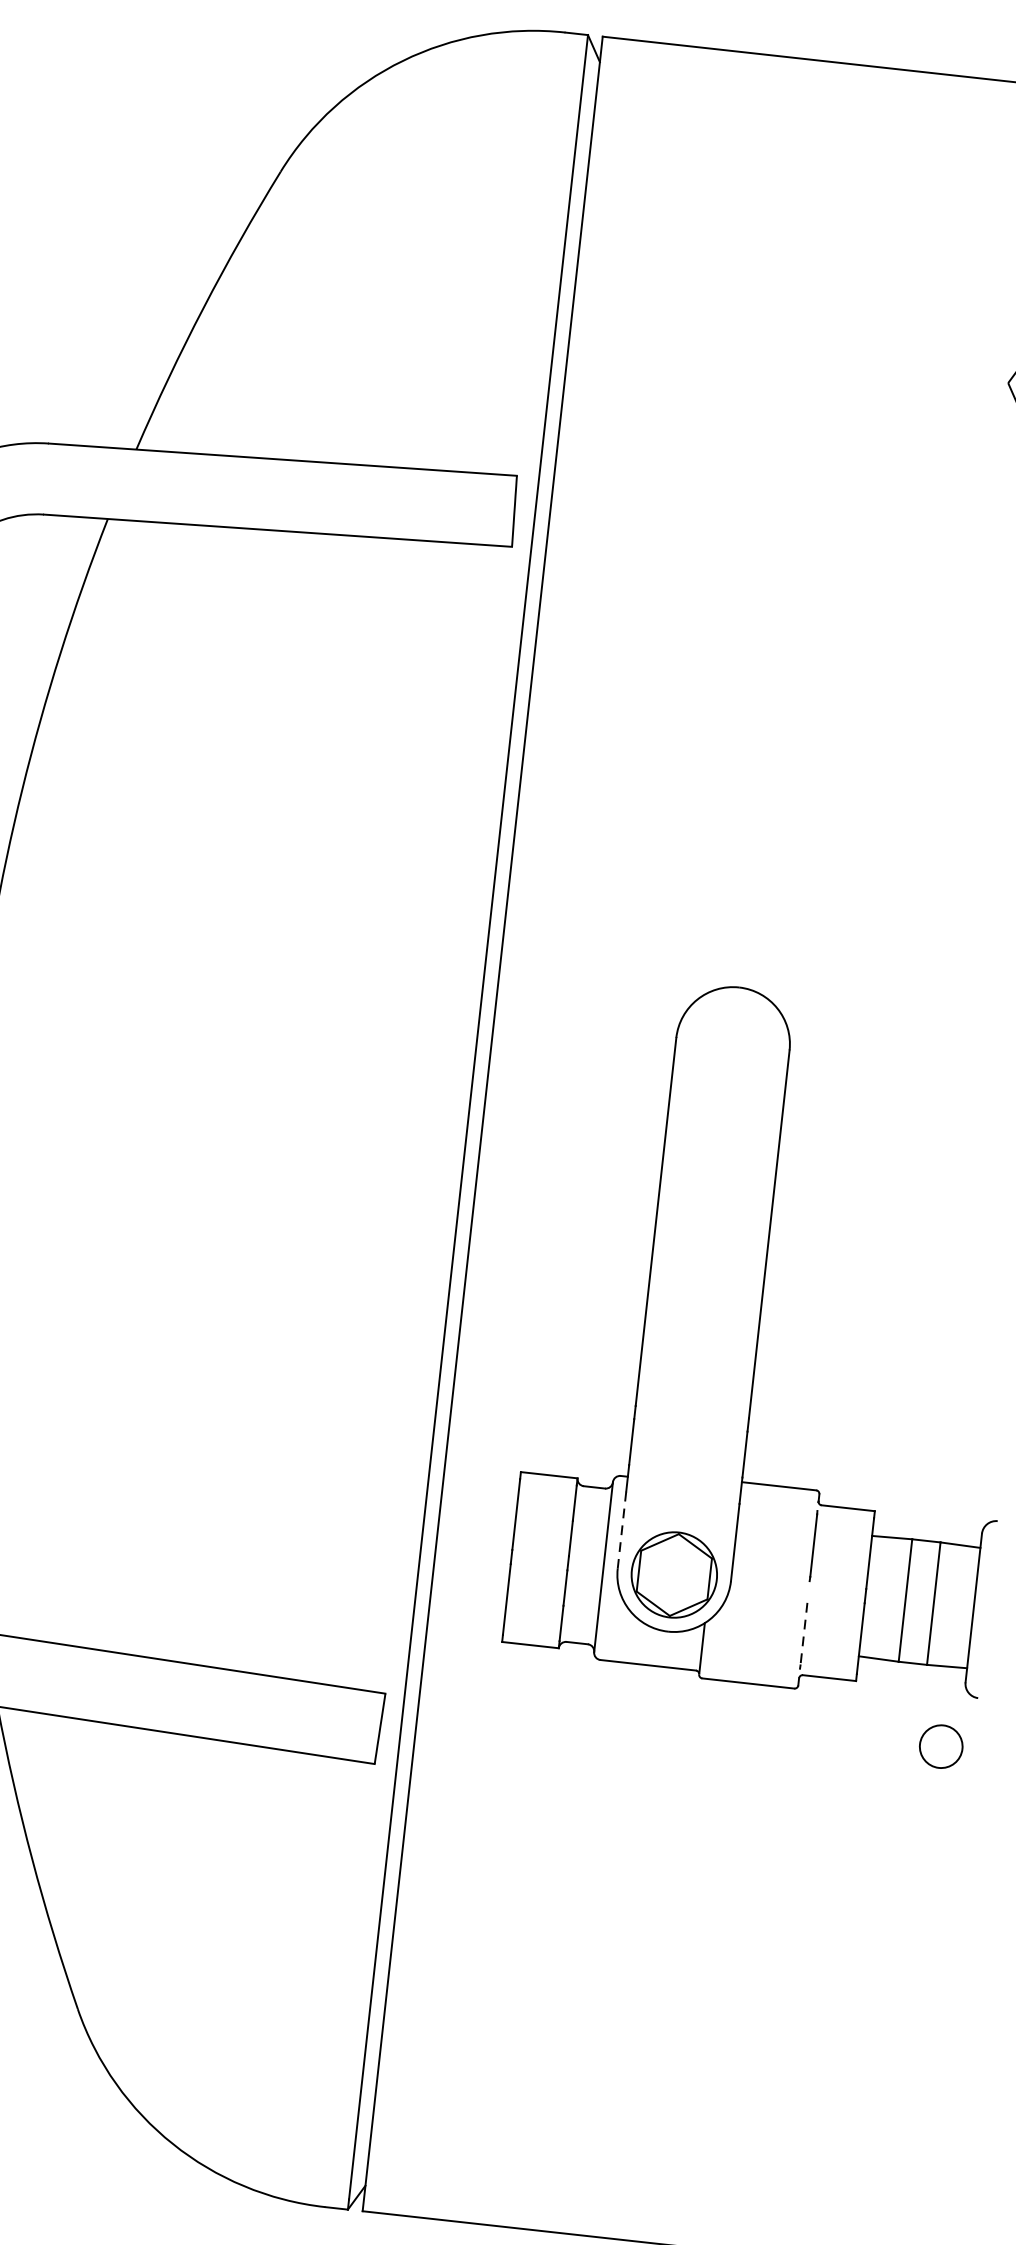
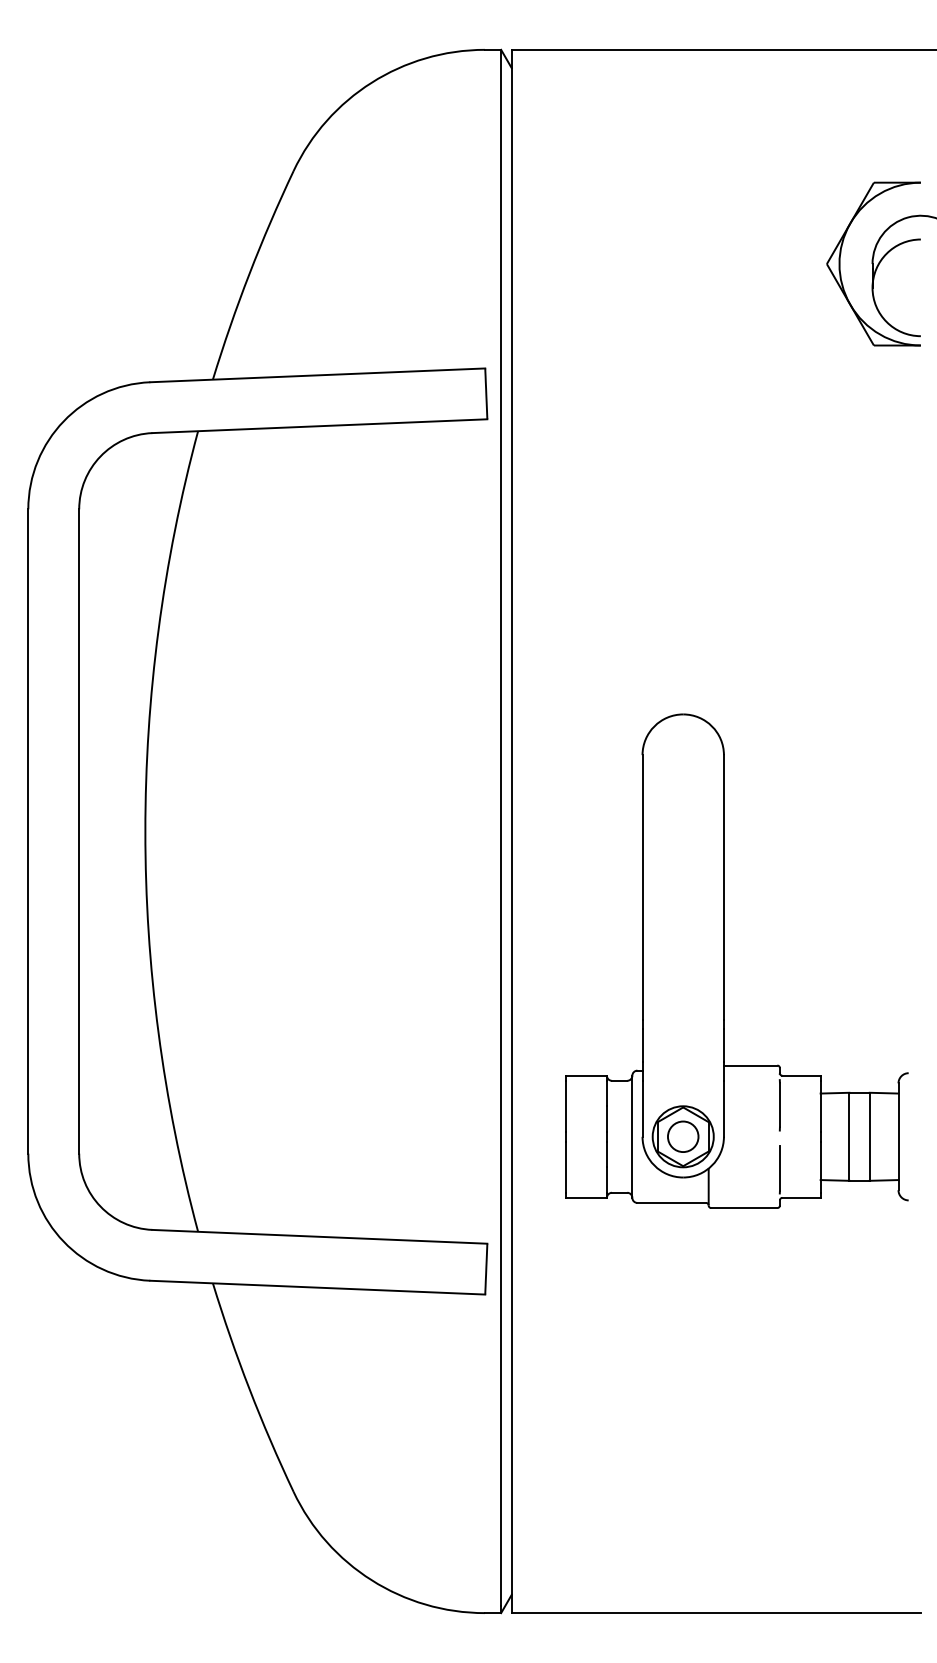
line: (621, 1530) -> (642, 1109), dashed -> solid
line: (803, 1635) -> (779, 1169), dashed -> solid
circle: (941, 1746) -> (683, 1136), moved

